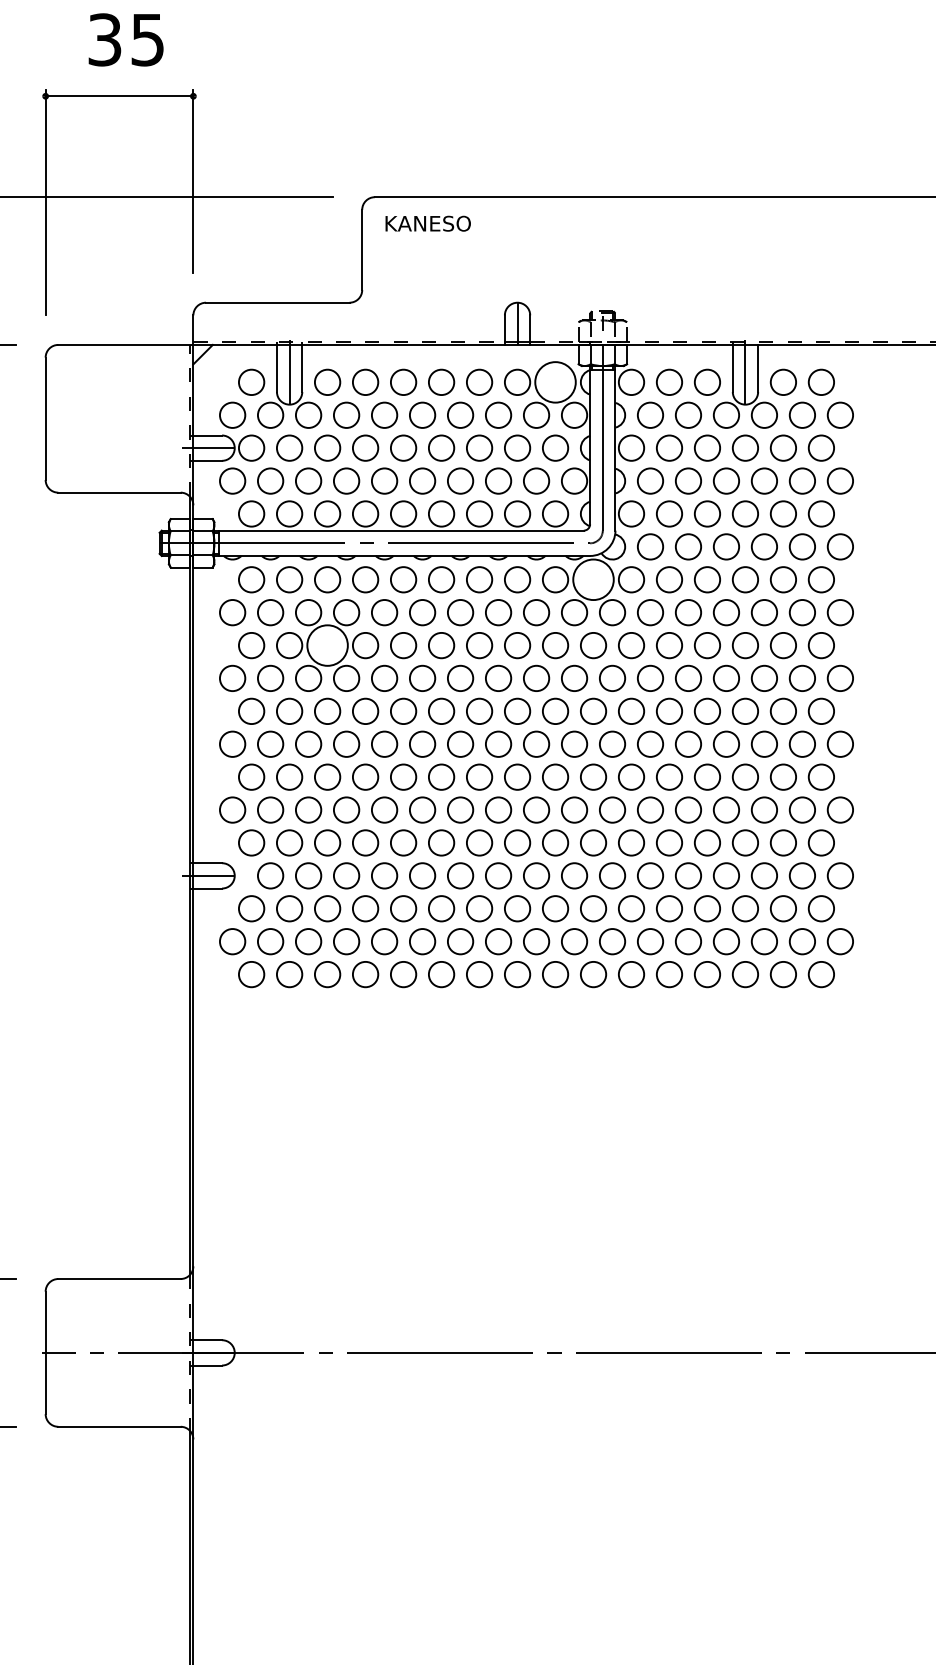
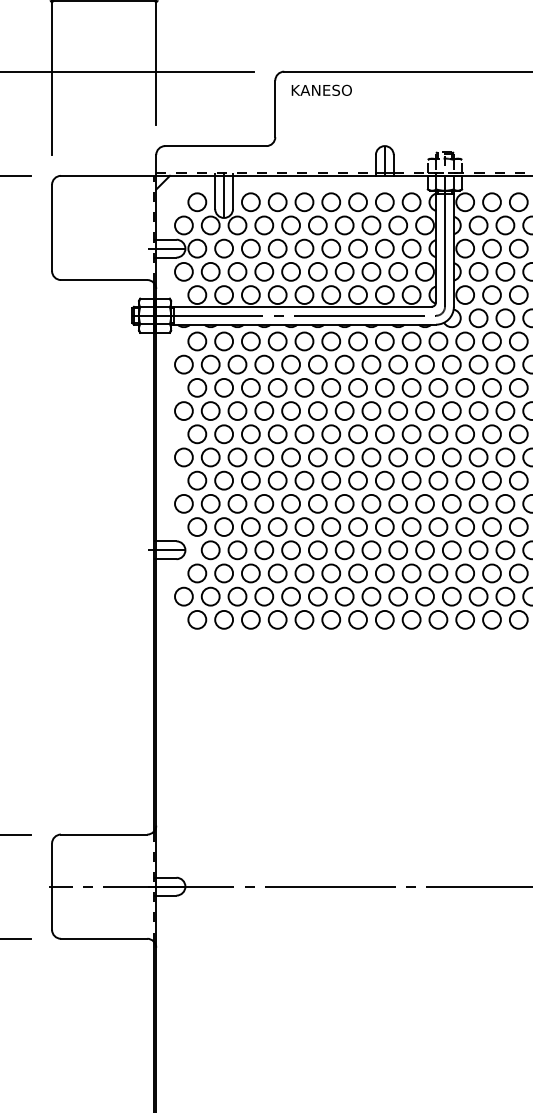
circle: (555, 382) -> (411, 202), size x0.62
circle: (593, 579) -> (438, 341), size x0.62
circle: (327, 645) -> (250, 387), size x0.62

